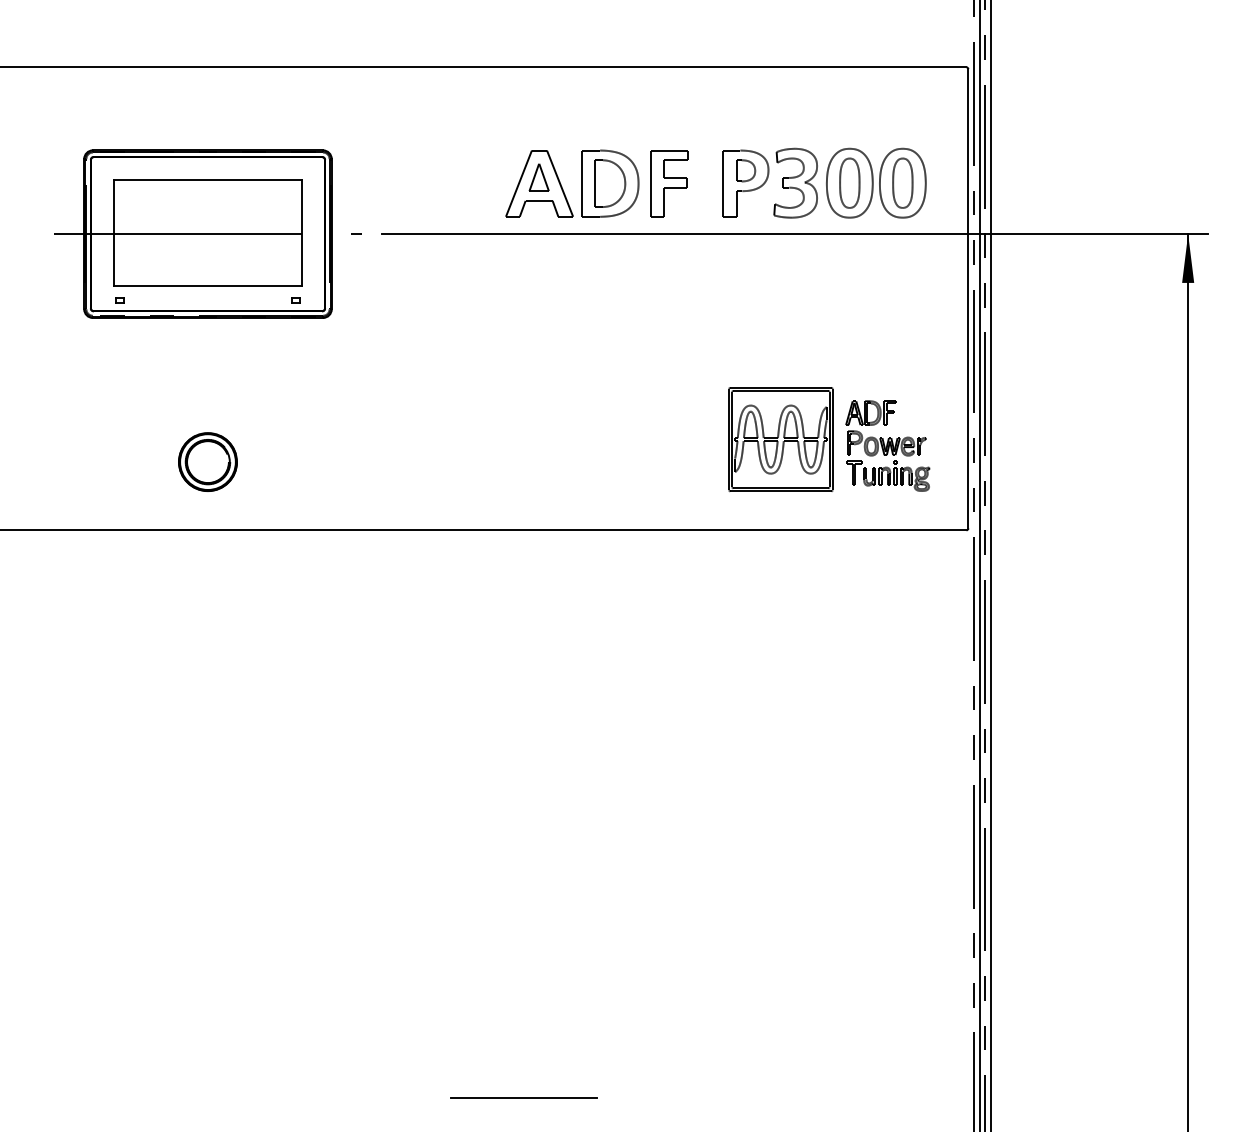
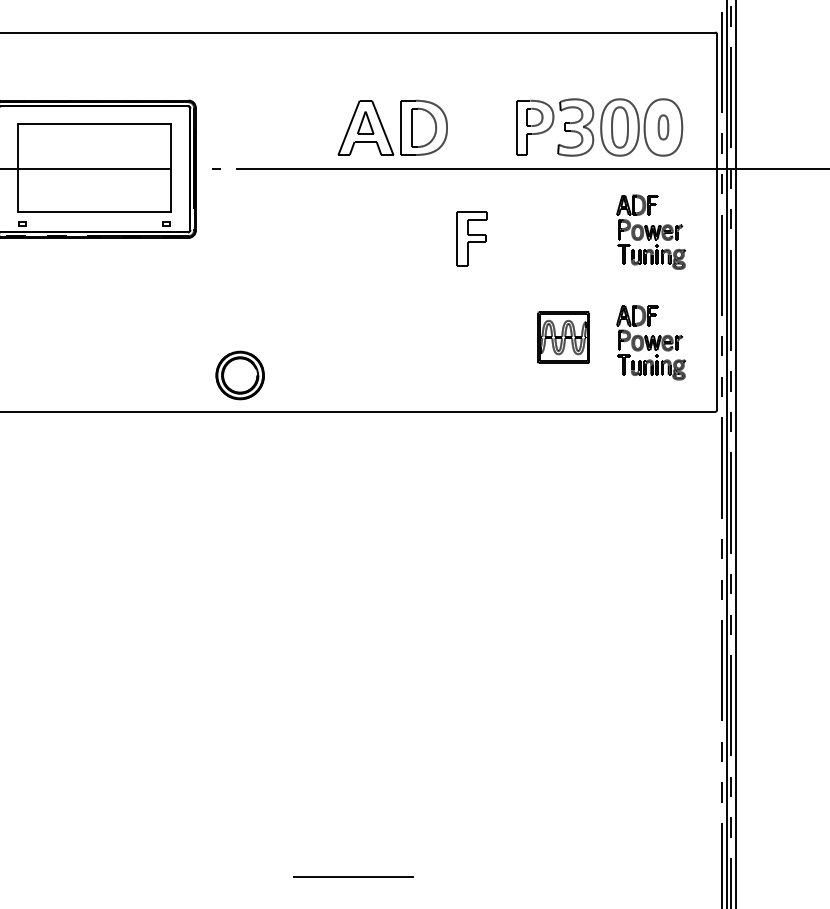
part: (902, 182) -> (663, 126), size x0.6
part: (669, 183) -> (472, 239), moved
part: (887, 310) -> (650, 231), added
part: (780, 439) -> (563, 337), size x0.6
part: (207, 461) -> (239, 375), moved

